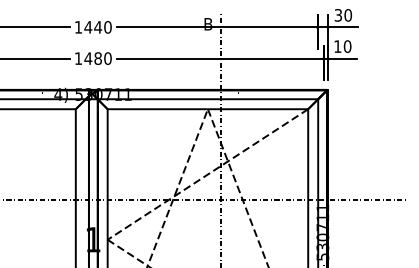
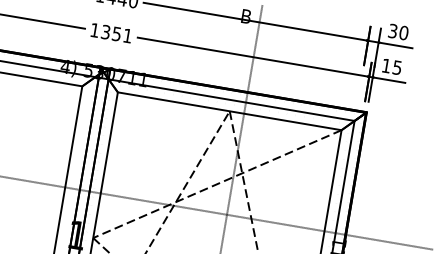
text: (347, 46) -> (397, 67), 10 -> 15
text: (97, 58) -> (116, 33), 1480 -> 1351

